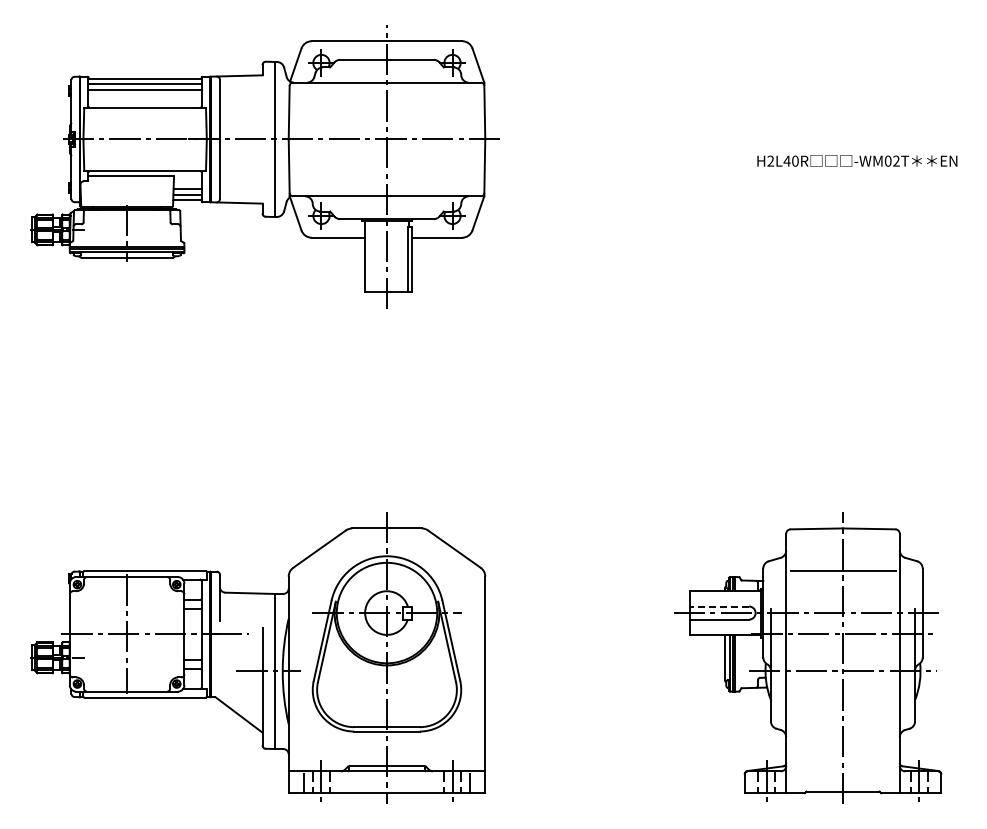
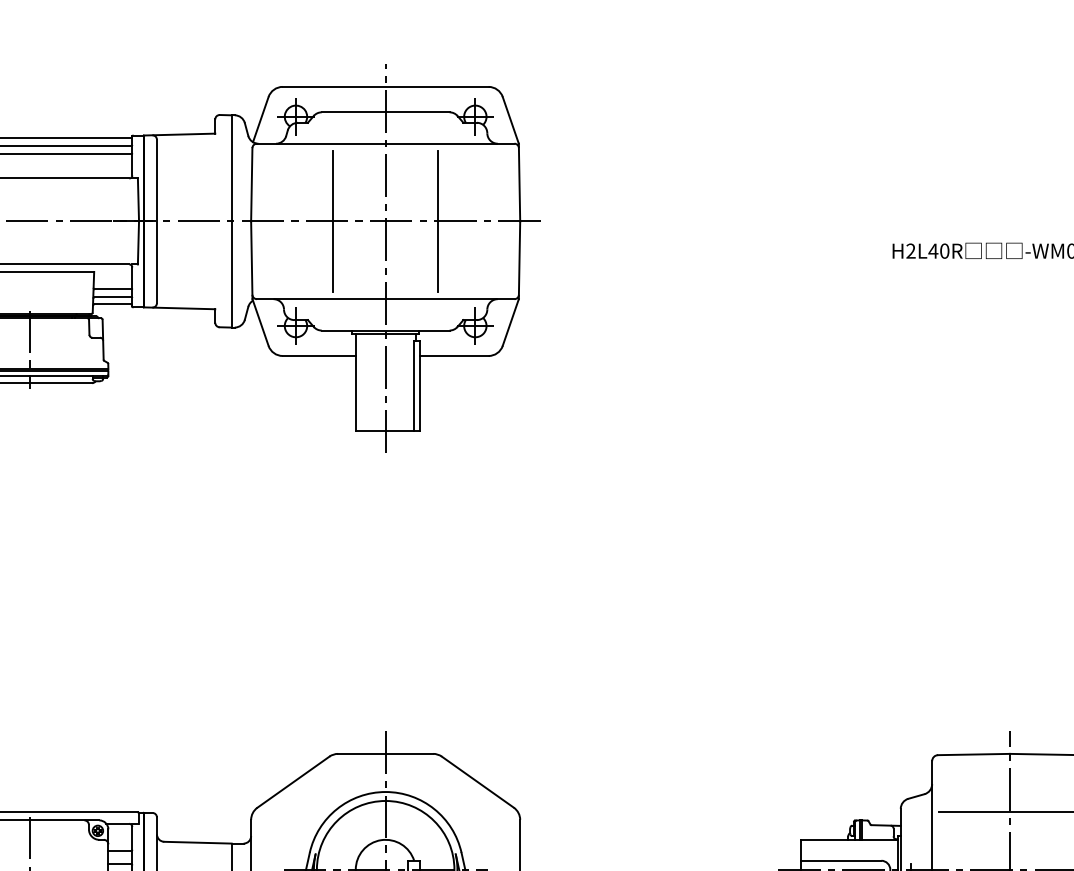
line: (348, 139) -> (332, 221), added
line: (425, 139) -> (438, 221), added
line: (719, 606) -> (840, 860), dashed -> solid

